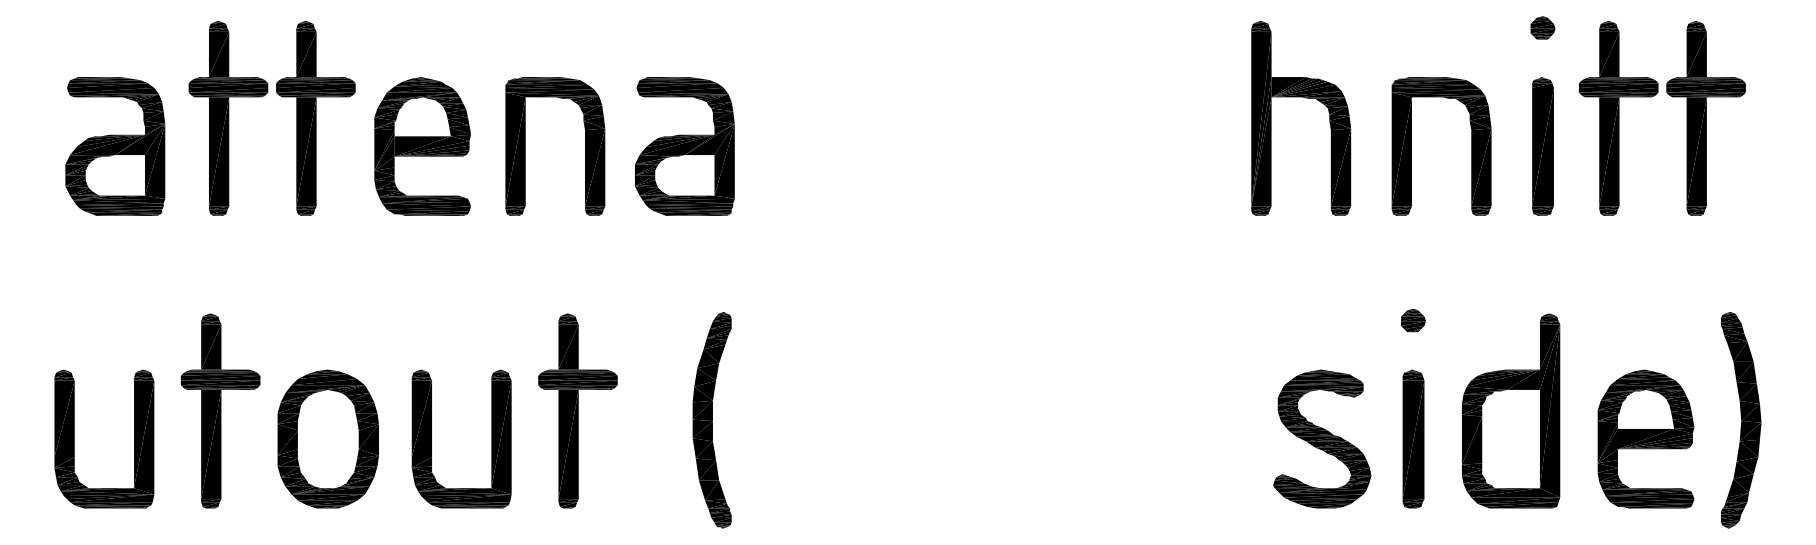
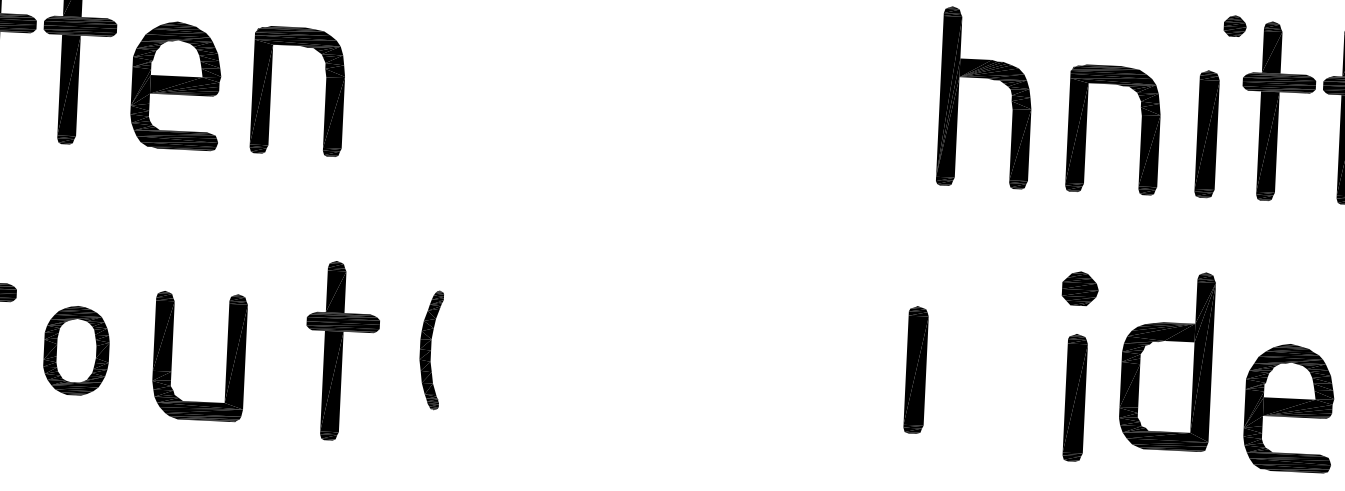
part: (1542, 27) -> (1234, 25), moved
part: (684, 146) -> (417, 96), removed
part: (1413, 320) -> (1080, 288), size x1.6
part: (577, 410) -> (341, 350), moved
part: (1511, 410) -> (1167, 360), moved
part: (1239, 416) -> (916, 369), added
part: (711, 420) -> (430, 350), size x0.6
part: (327, 438) -> (75, 350), size x0.7
part: (1322, 438) -> (991, 393), removed

